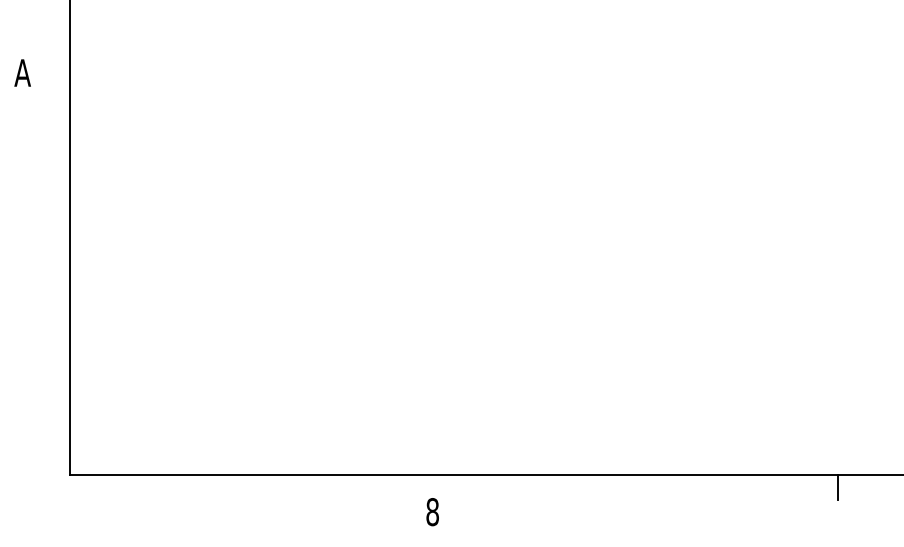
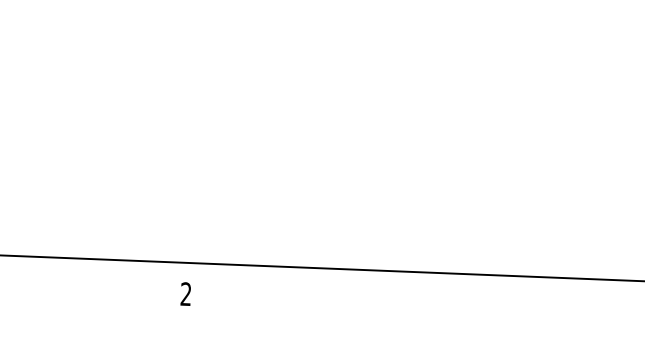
line: (837, 487) -> (530, 287), removed
text: (432, 512) -> (185, 294), 8 -> 2

